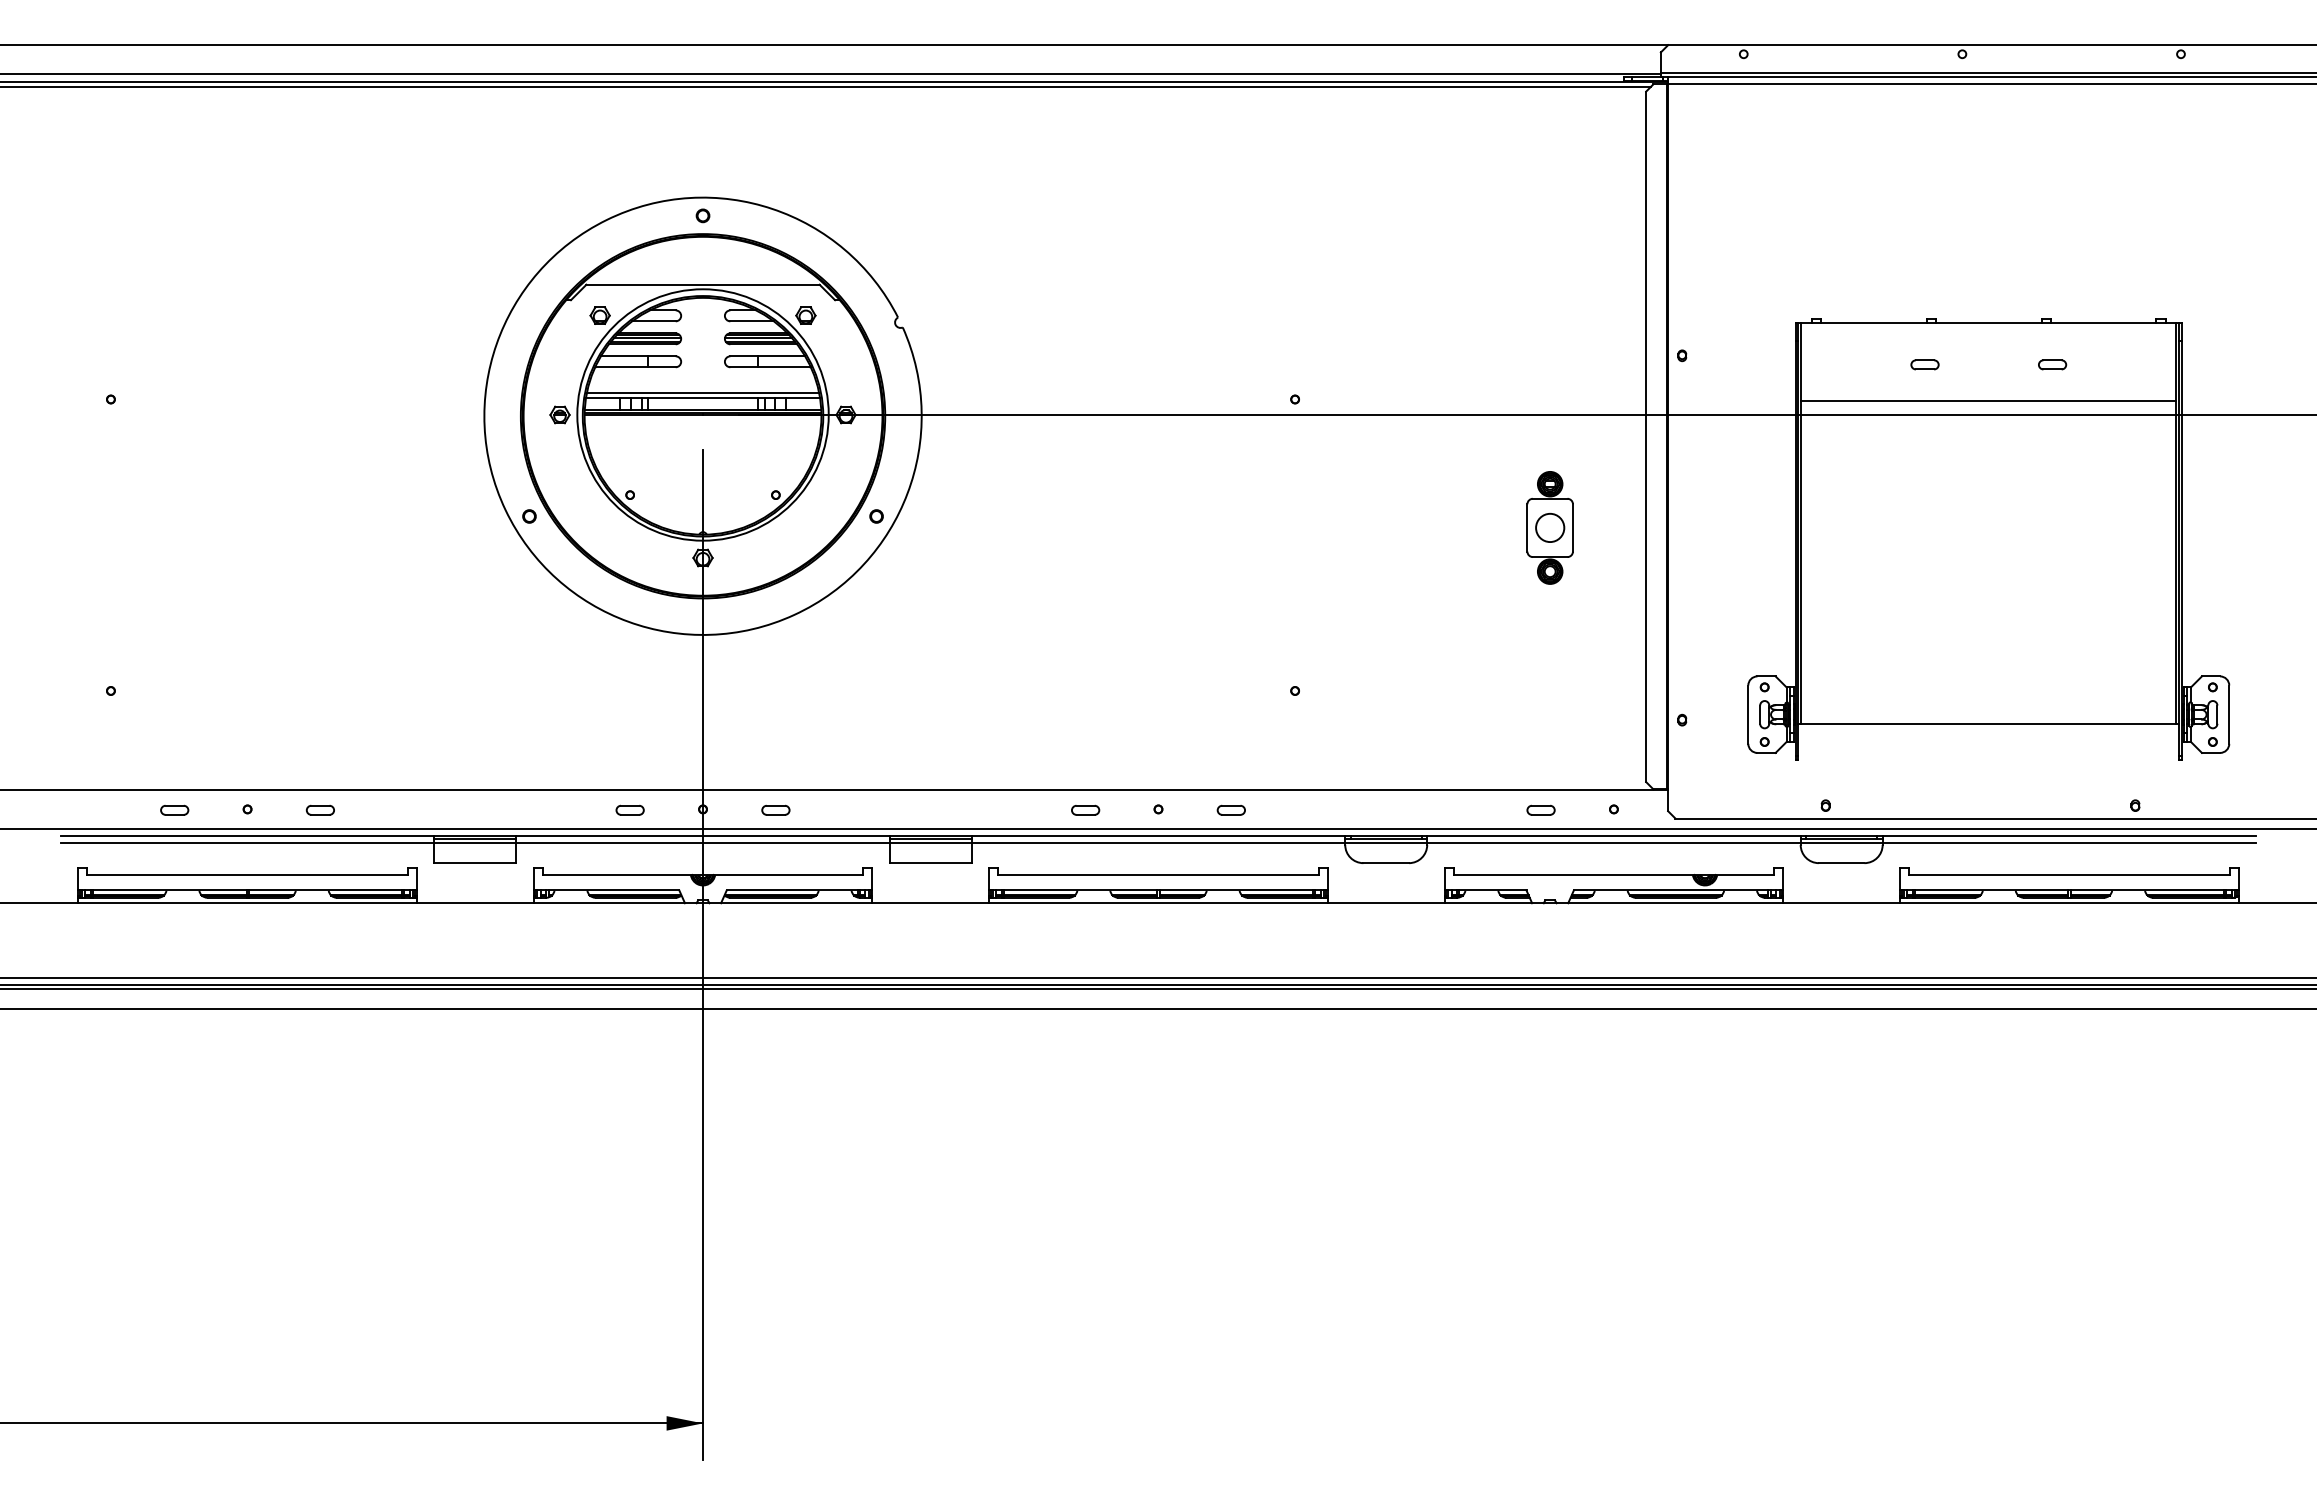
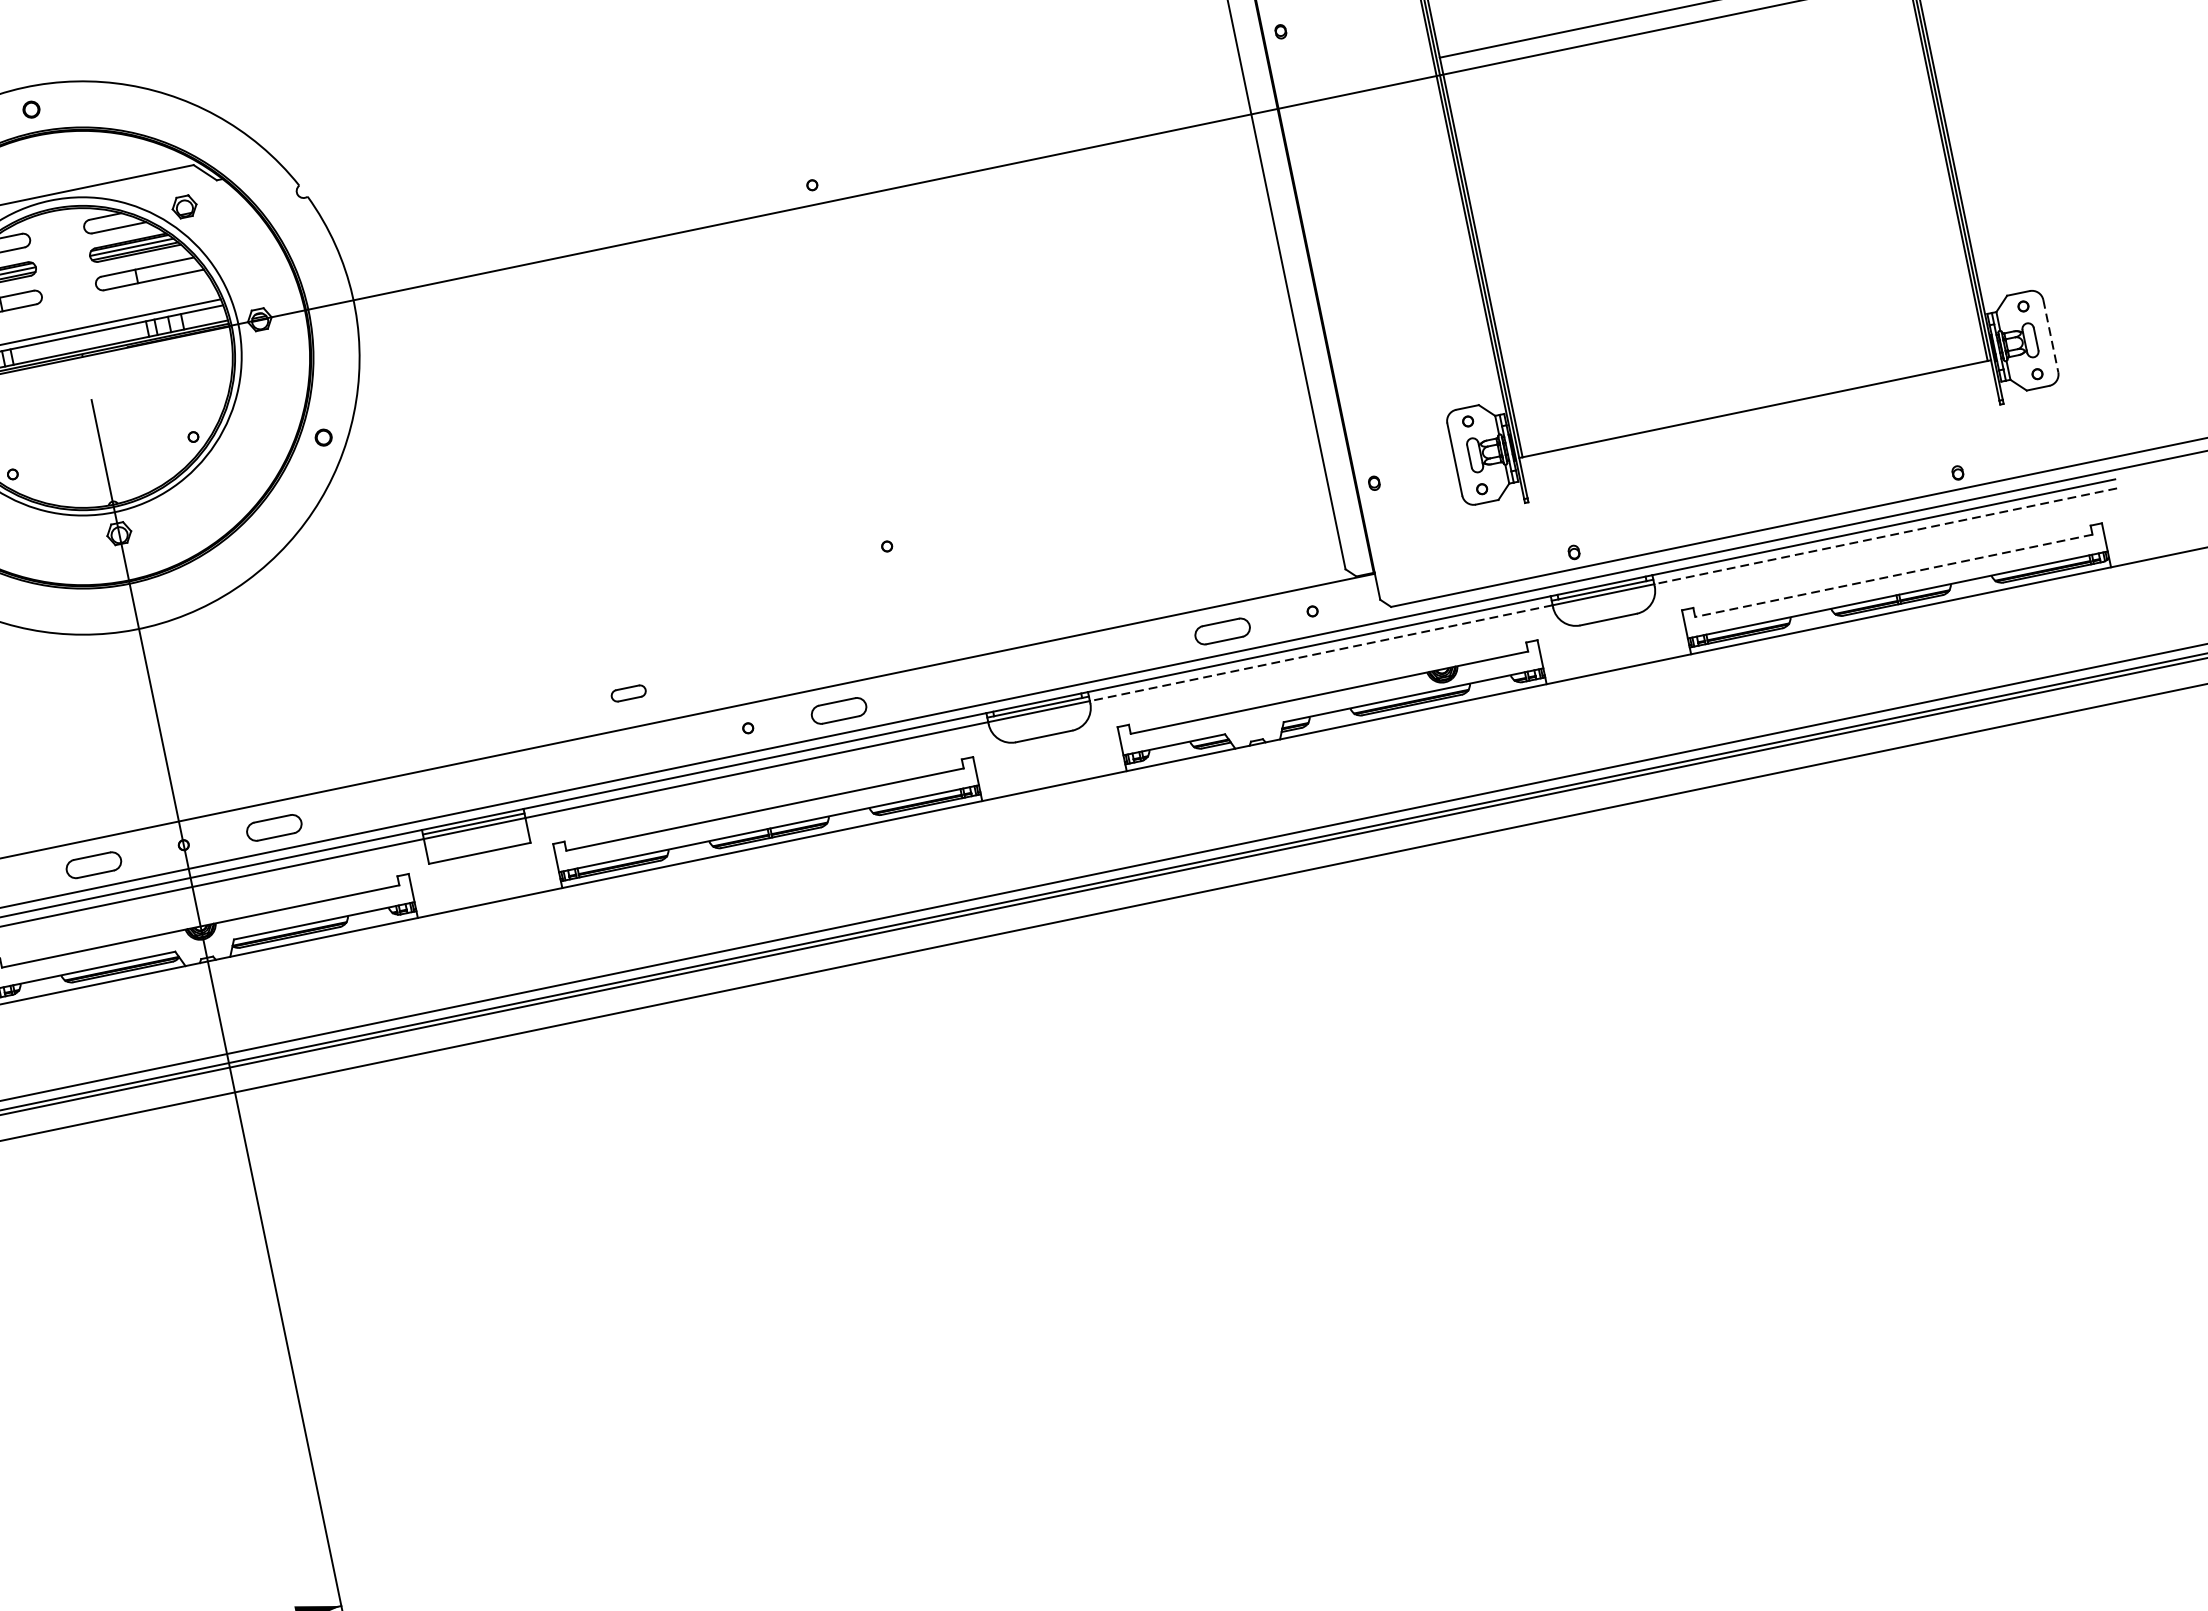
part: (1549, 527) -> (1160, 278), removed
line: (2229, 715) -> (2051, 337), solid -> dashed
part: (629, 809) -> (92, 864), size x1.6
part: (775, 809) -> (273, 826), size x1.6
part: (1085, 809) -> (628, 692), moved
part: (1230, 809) -> (837, 709), size x1.6
part: (1540, 809) -> (1221, 630), size x1.6
line: (1613, 843) -> (1320, 653), solid -> dashed
line: (2069, 843) -> (1885, 536), solid -> dashed
line: (2068, 875) -> (1892, 576), solid -> dashed

